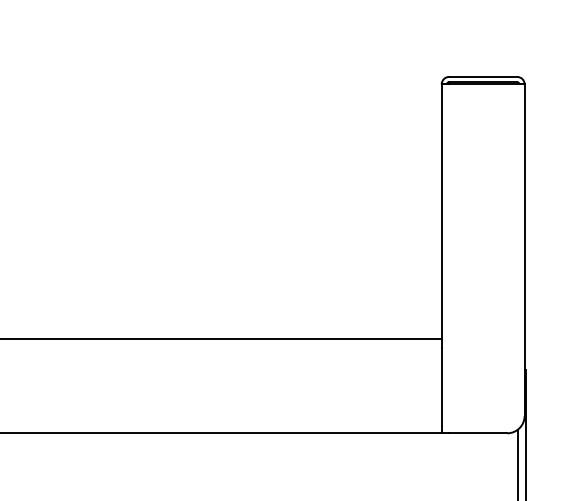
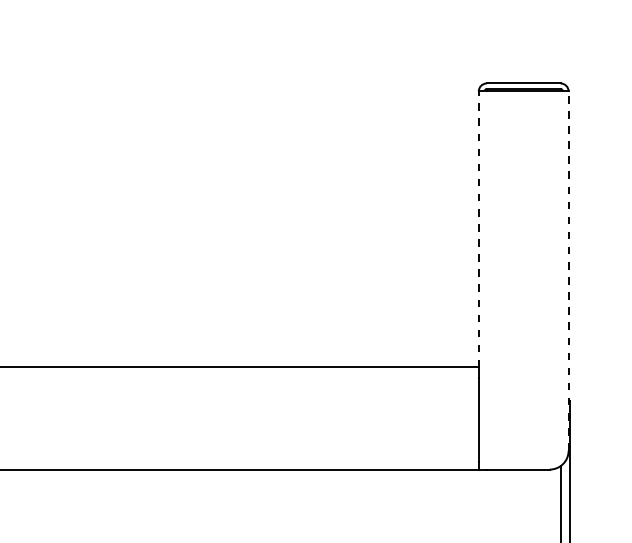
line: (441, 211) -> (478, 229), solid -> dashed
line: (524, 250) -> (568, 271), solid -> dashed

